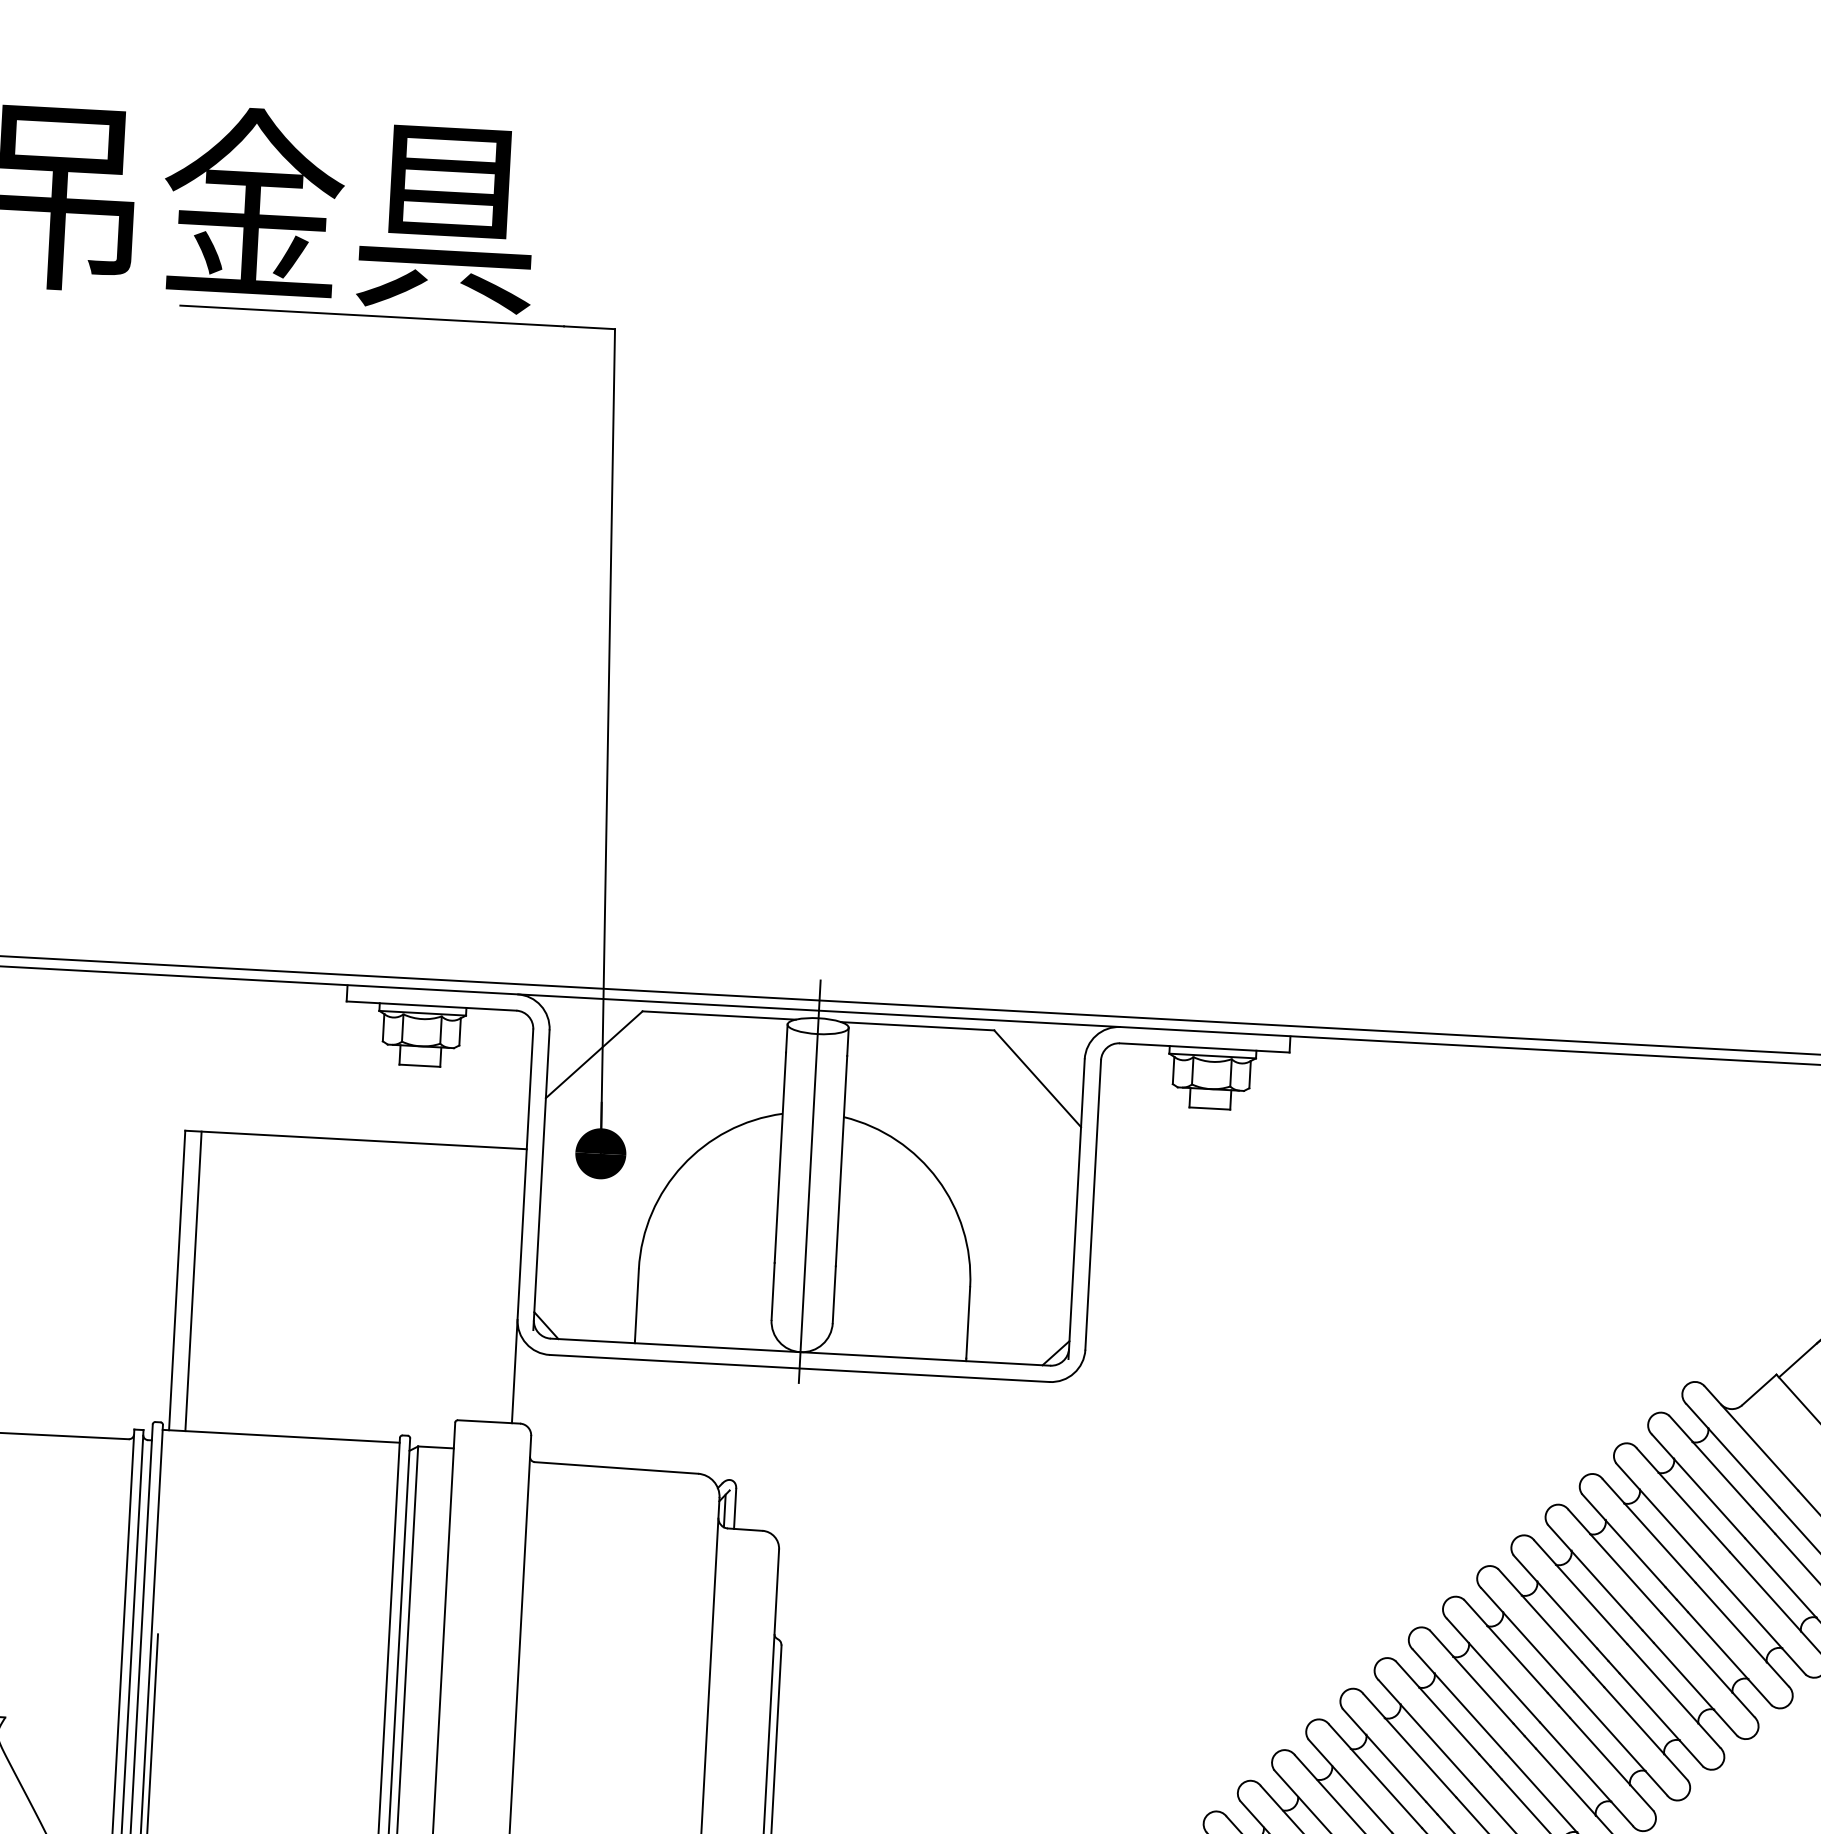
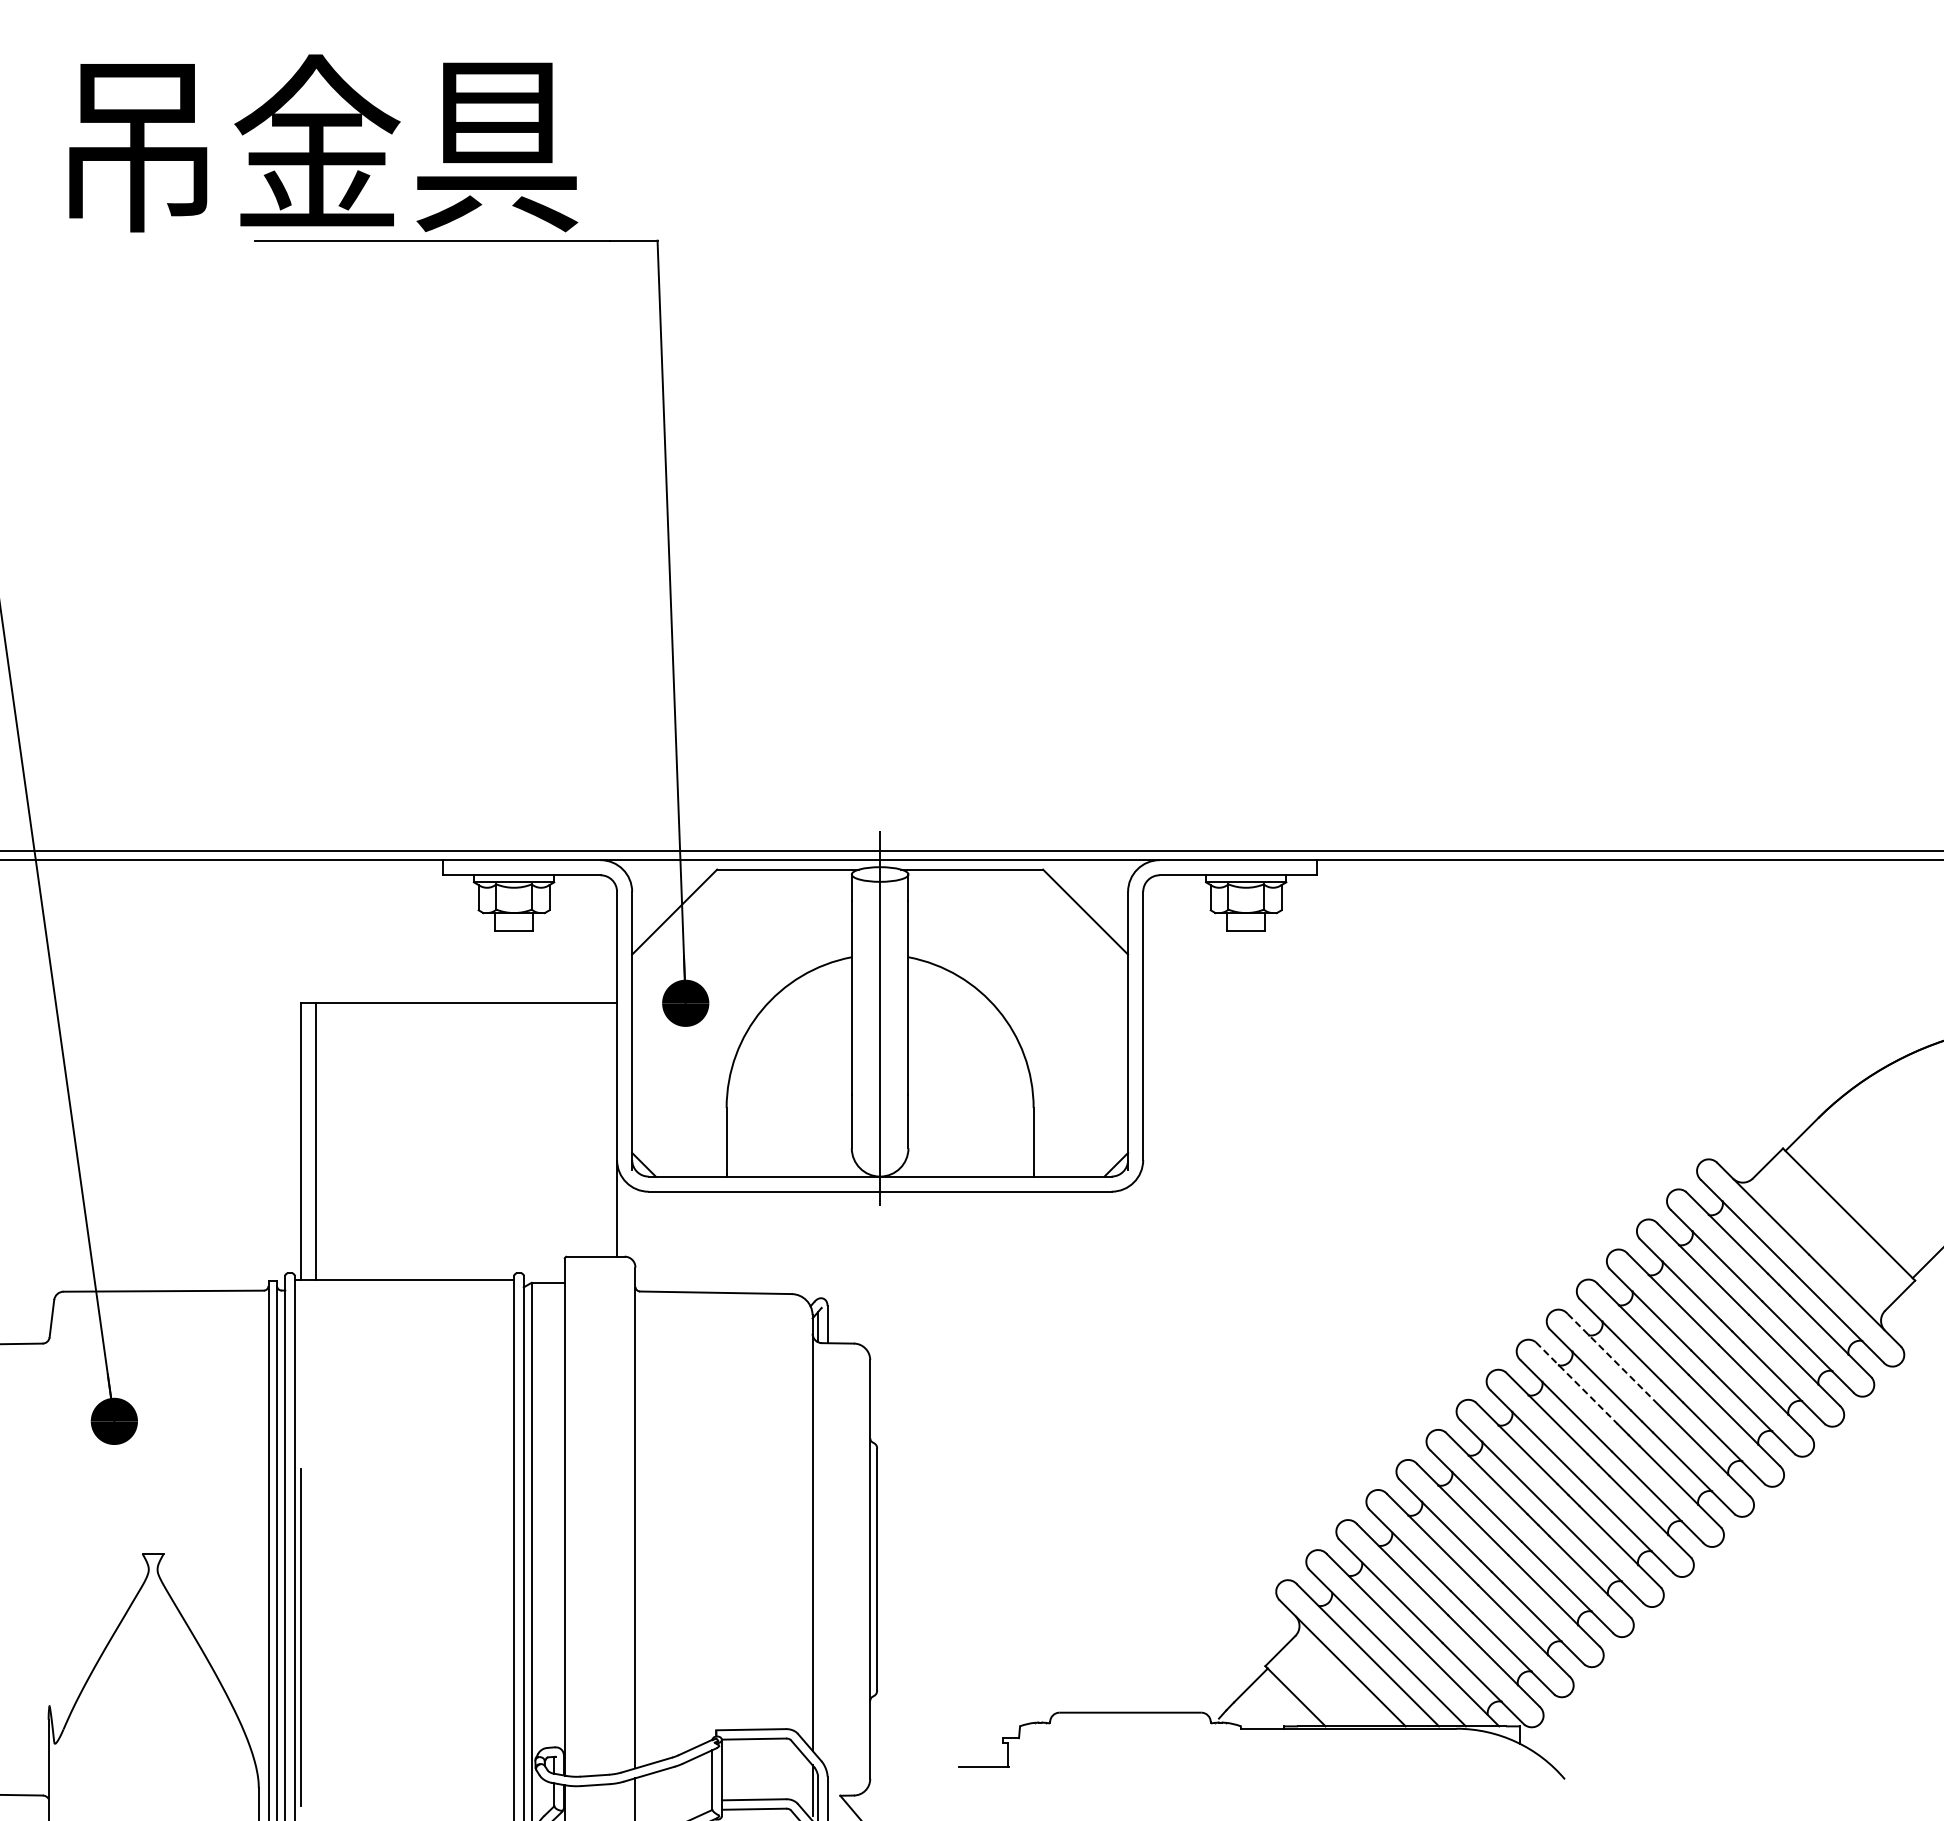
line: (1581, 1592) -> (1613, 1359), solid -> dashed
line: (1539, 1616) -> (1576, 1383), solid -> dashed

